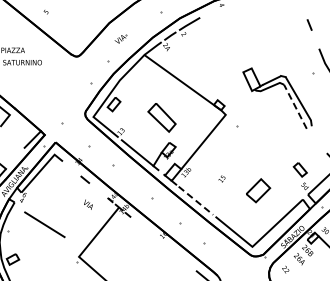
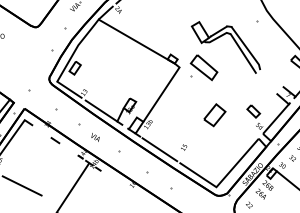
line: (295, 106) -> (243, 53), dashed -> solid
part: (161, 117) -> (203, 67), moved
text: (221, 178) -> (183, 147), moved
part: (258, 190) -> (214, 115), moved
line: (196, 201) -> (160, 150), dashed -> solid
text: (88, 204) -> (95, 137), moved

